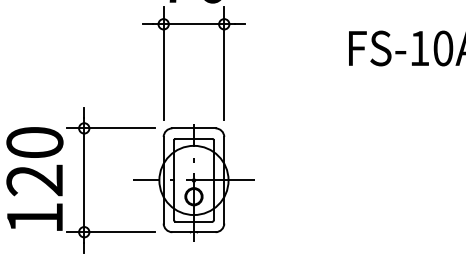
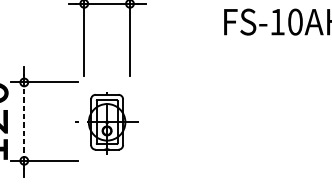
line: (84, 180) -> (24, 121), solid -> dashed
part: (193, 182) -> (106, 123), size x0.7

